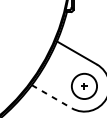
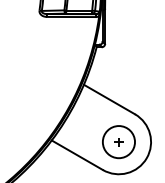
line: (51, 96) -> (77, 155), dashed -> solid

